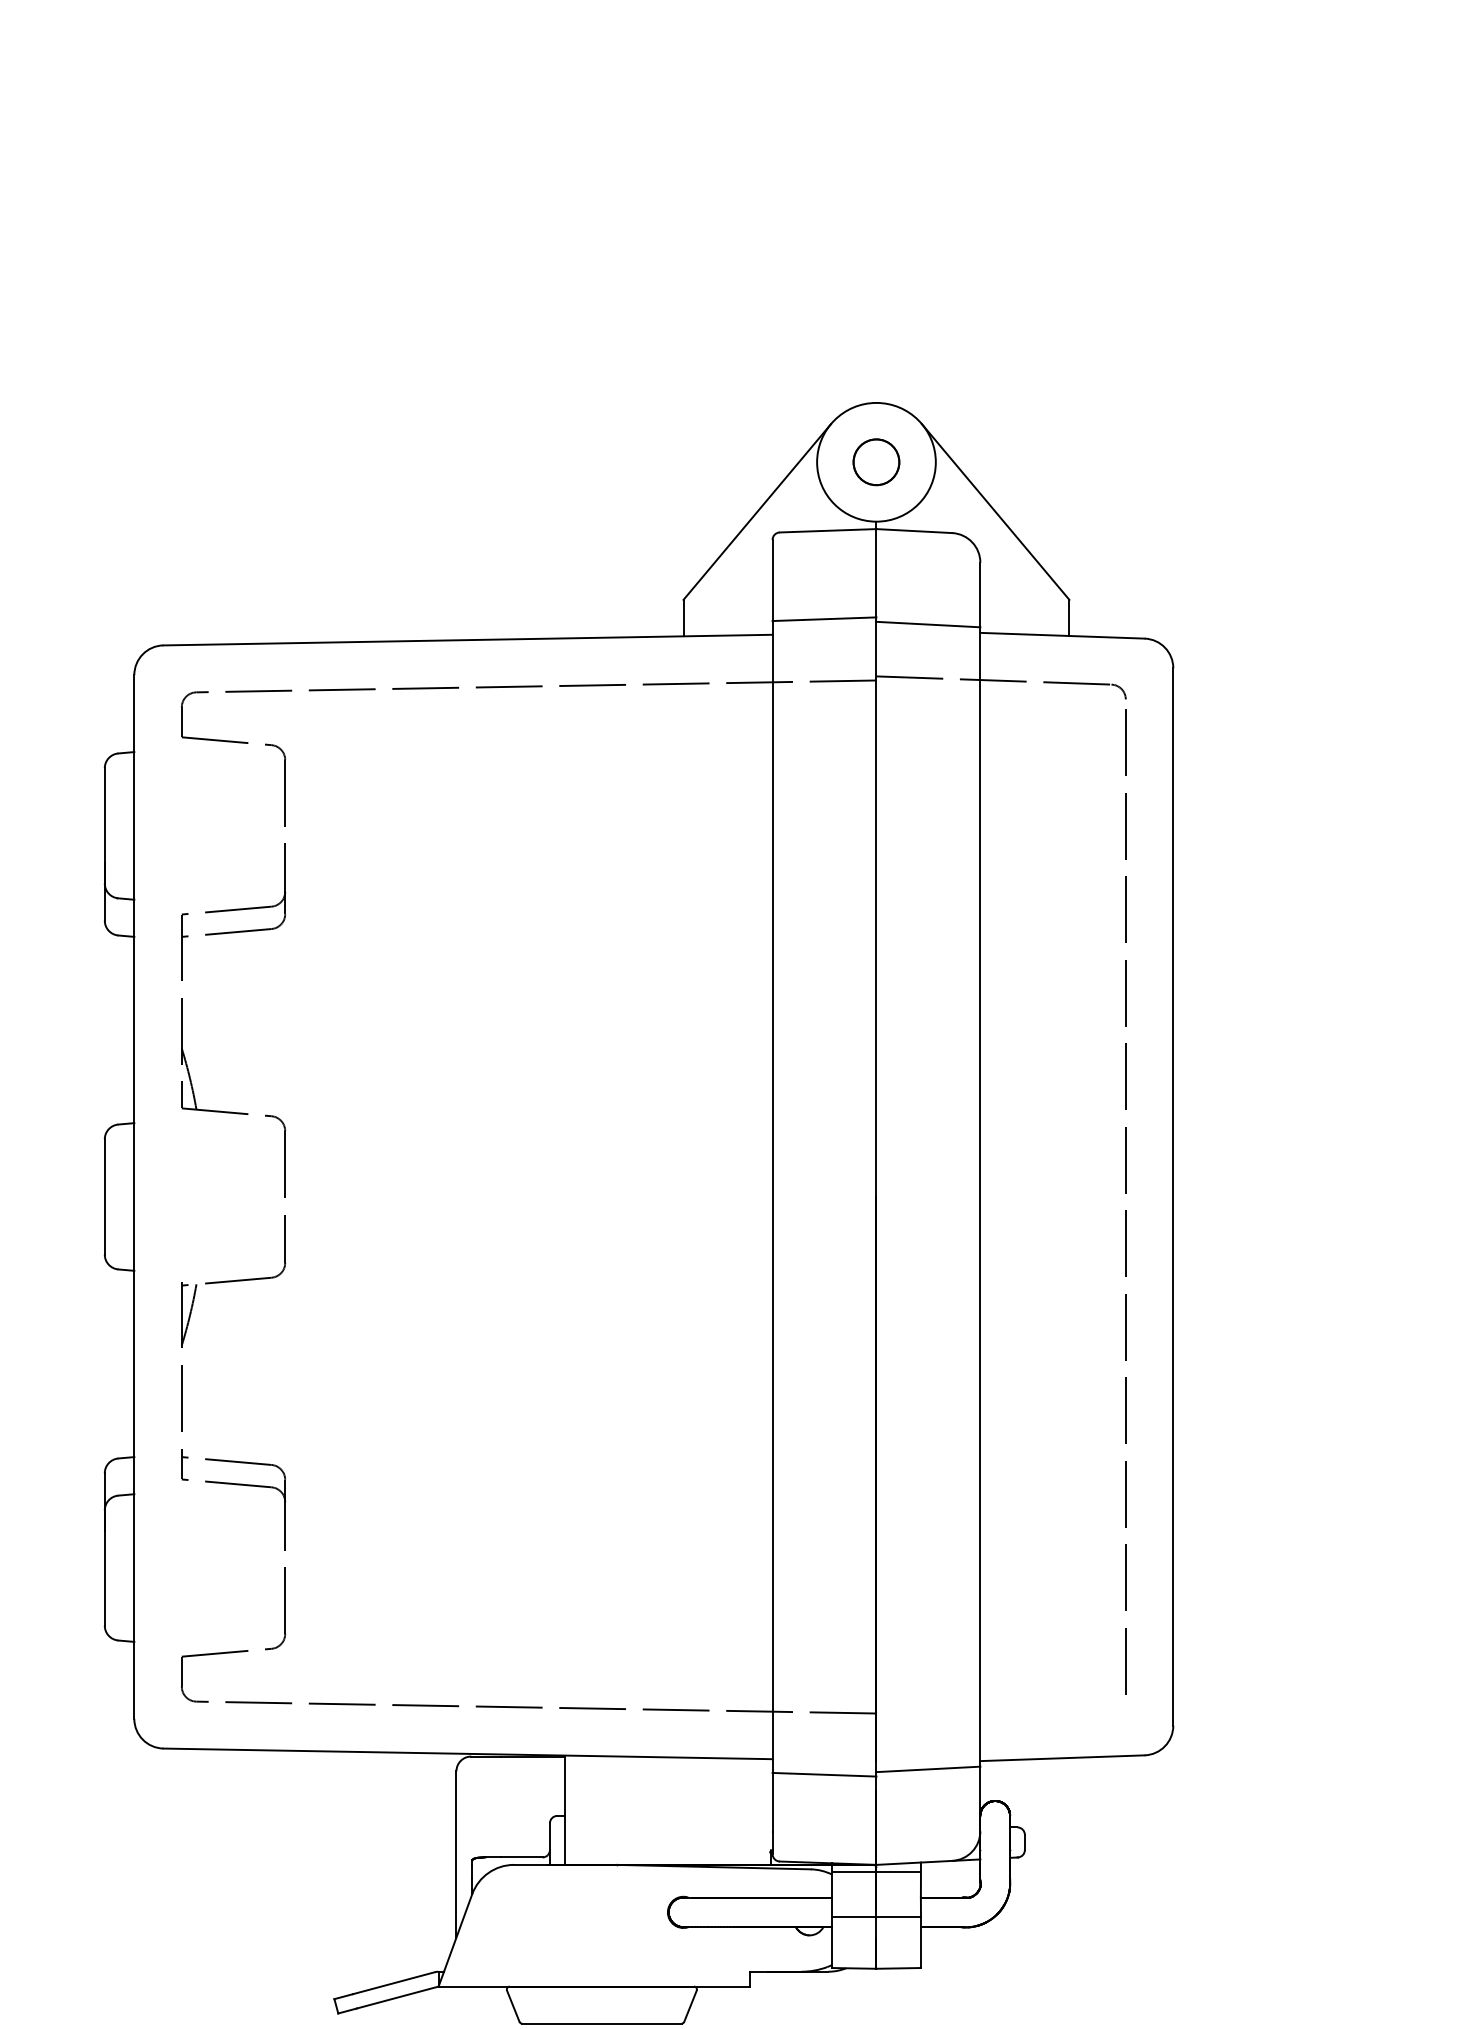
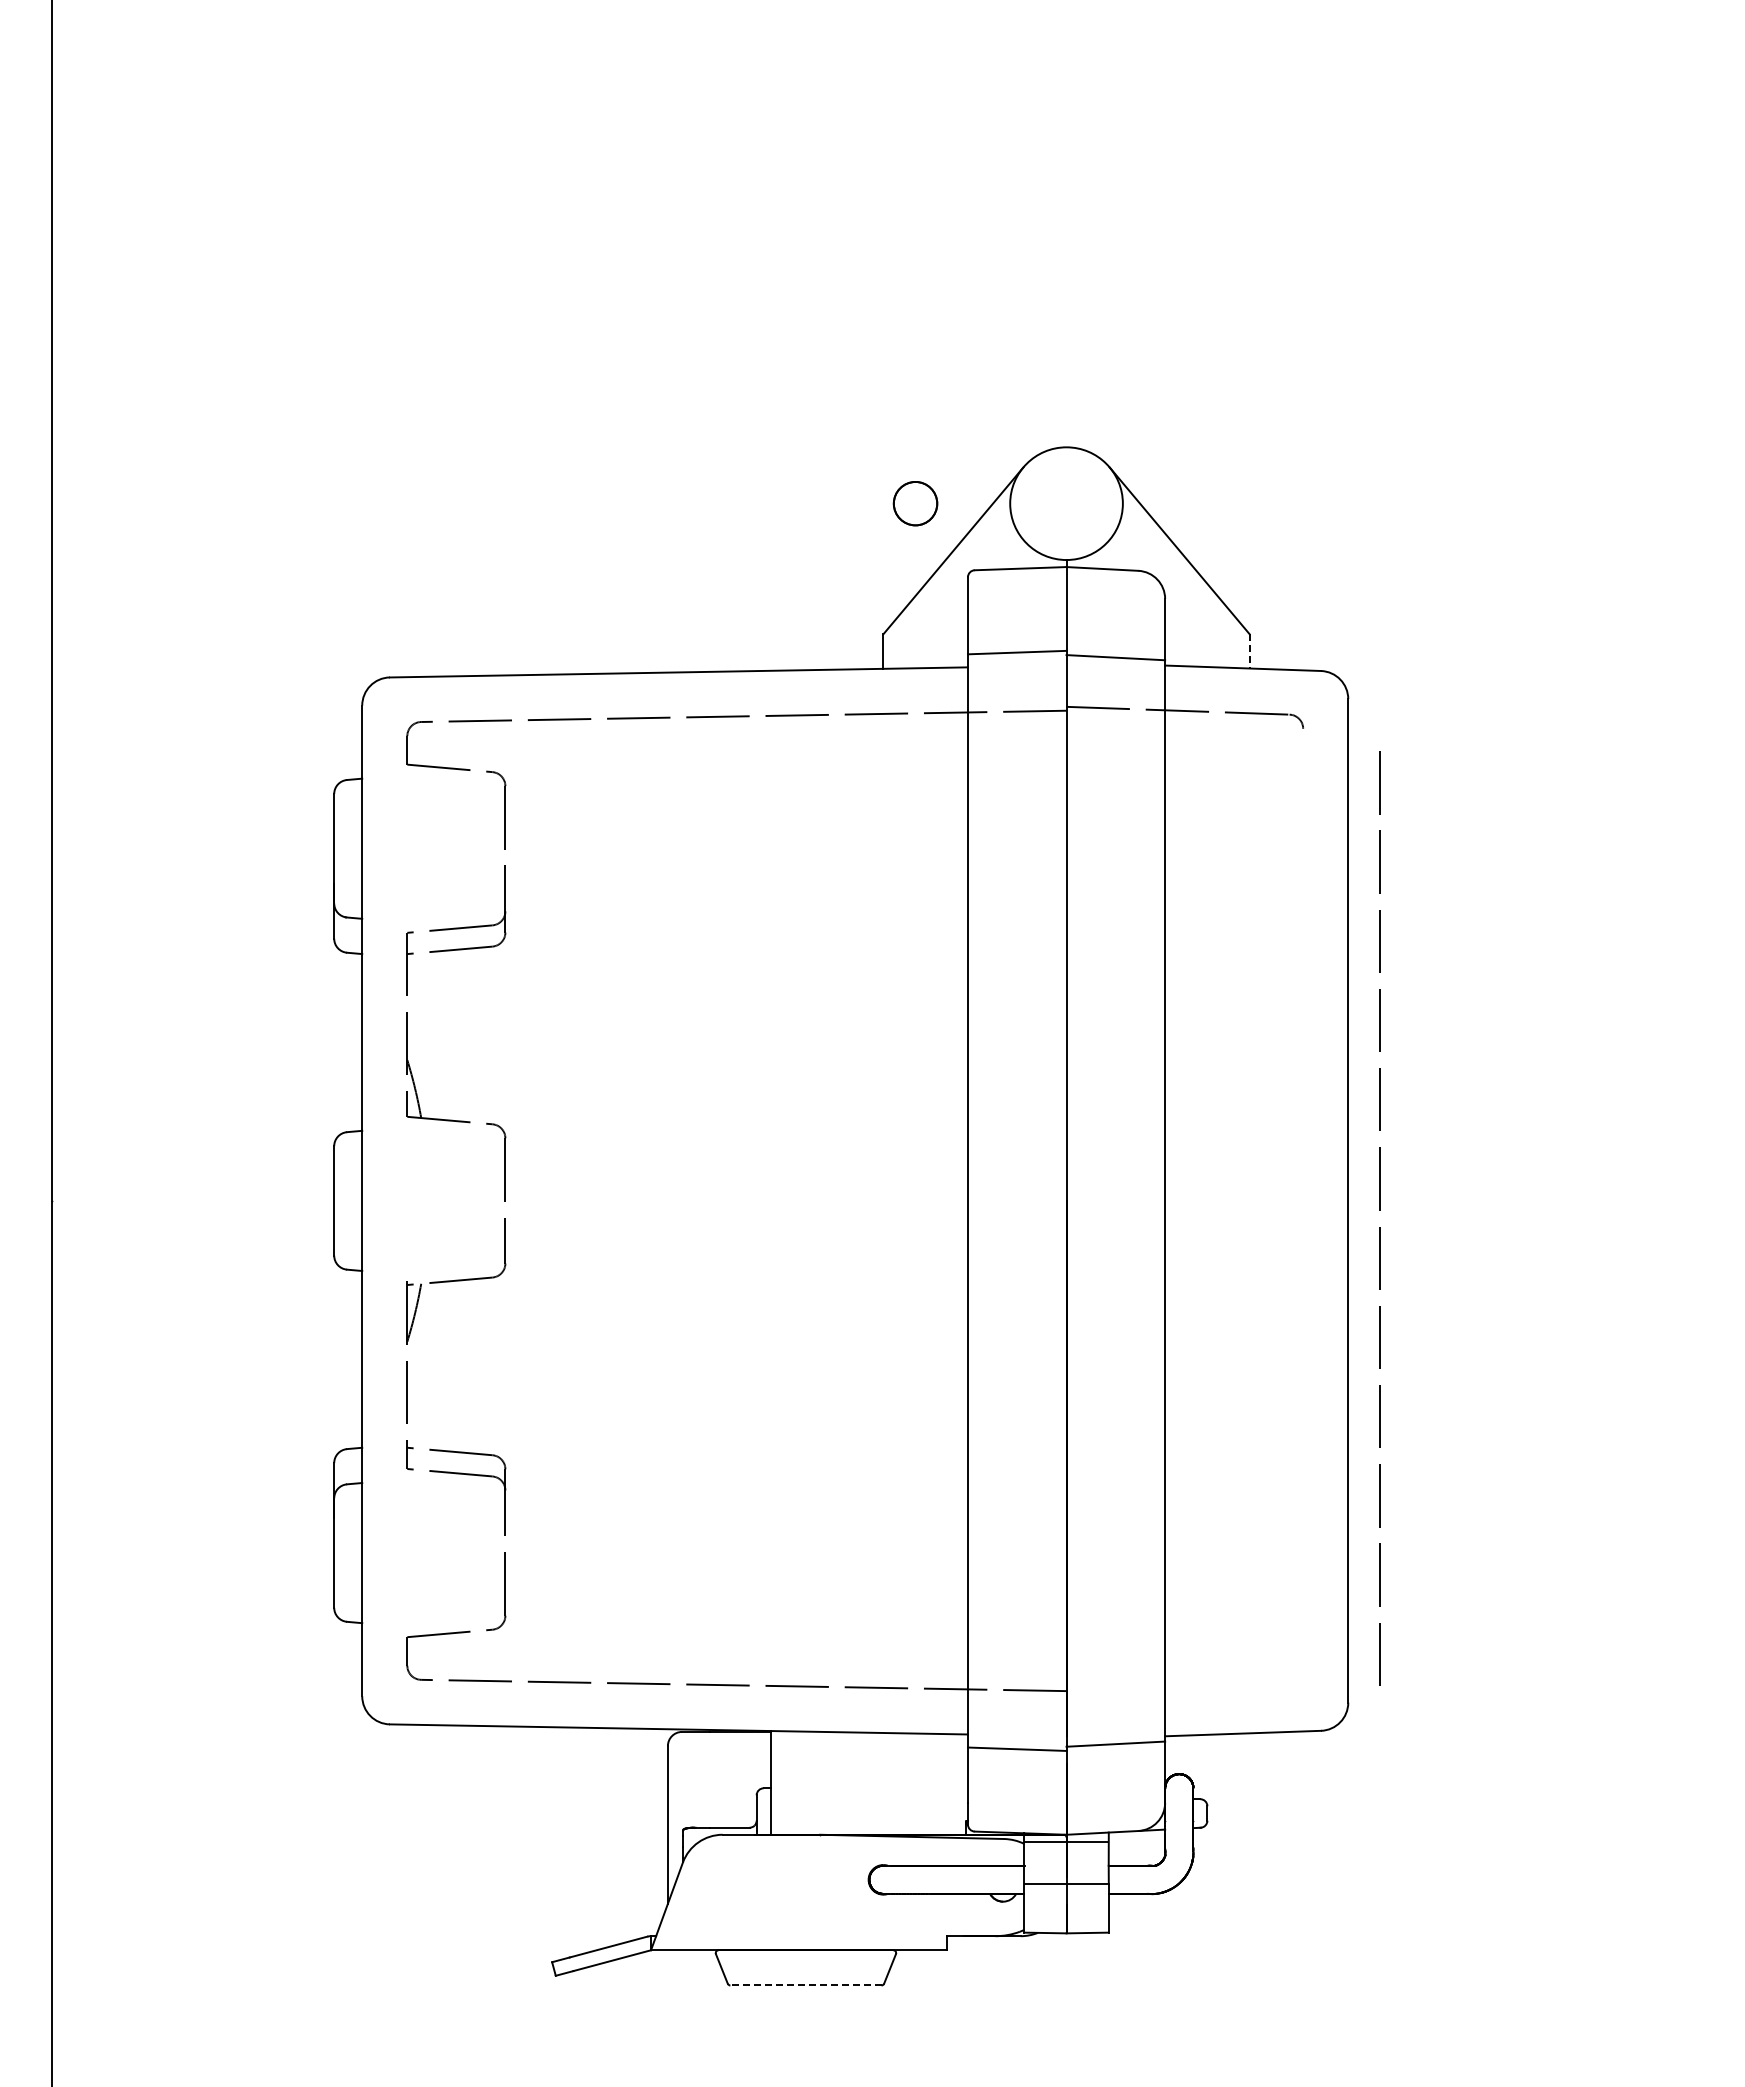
part: (876, 462) -> (915, 503), moved
line: (1069, 618) -> (1249, 651), solid -> dashed
line: (1125, 1193) -> (1379, 1210), moved
line: (601, 2023) -> (805, 1985), solid -> dashed

